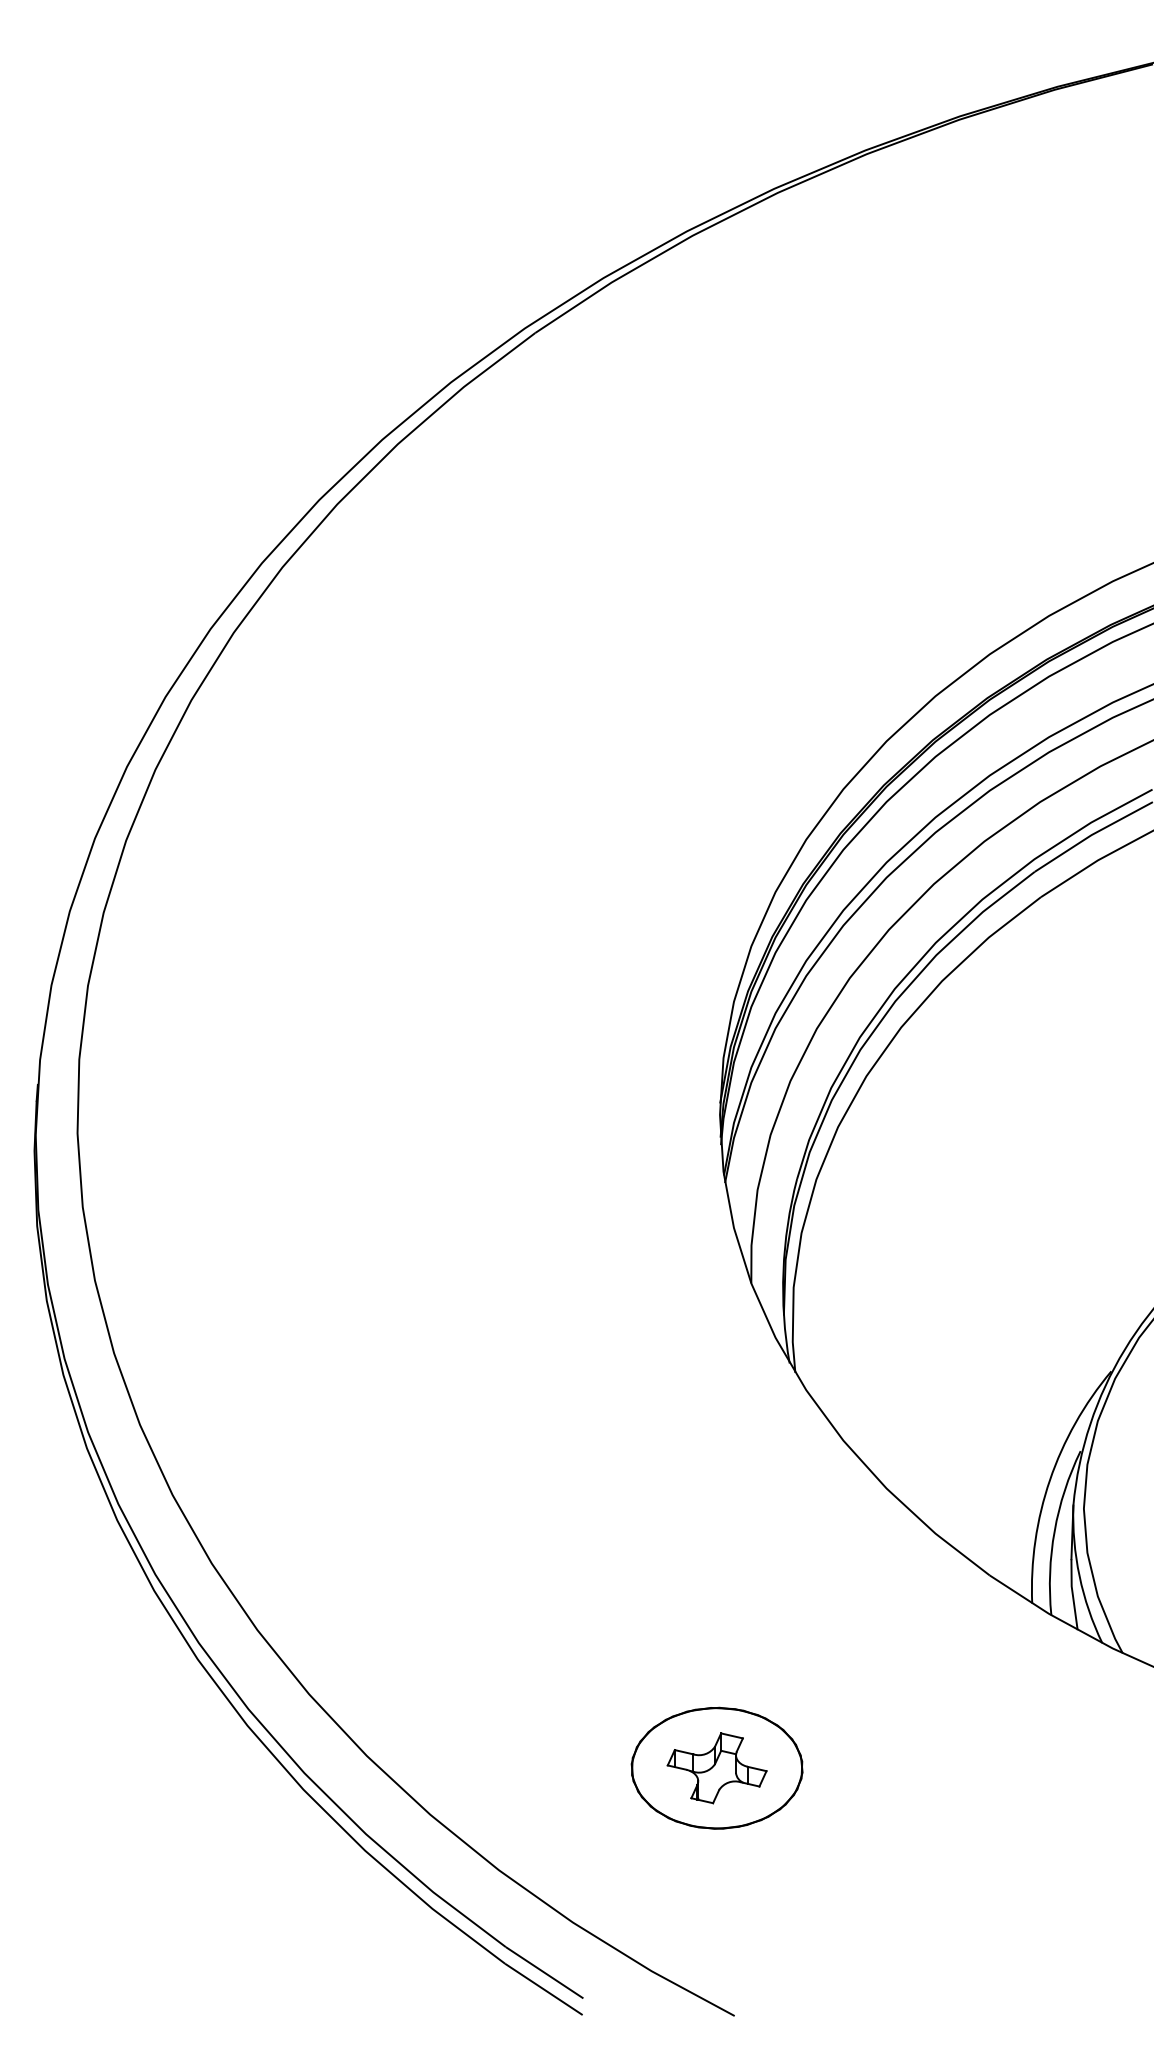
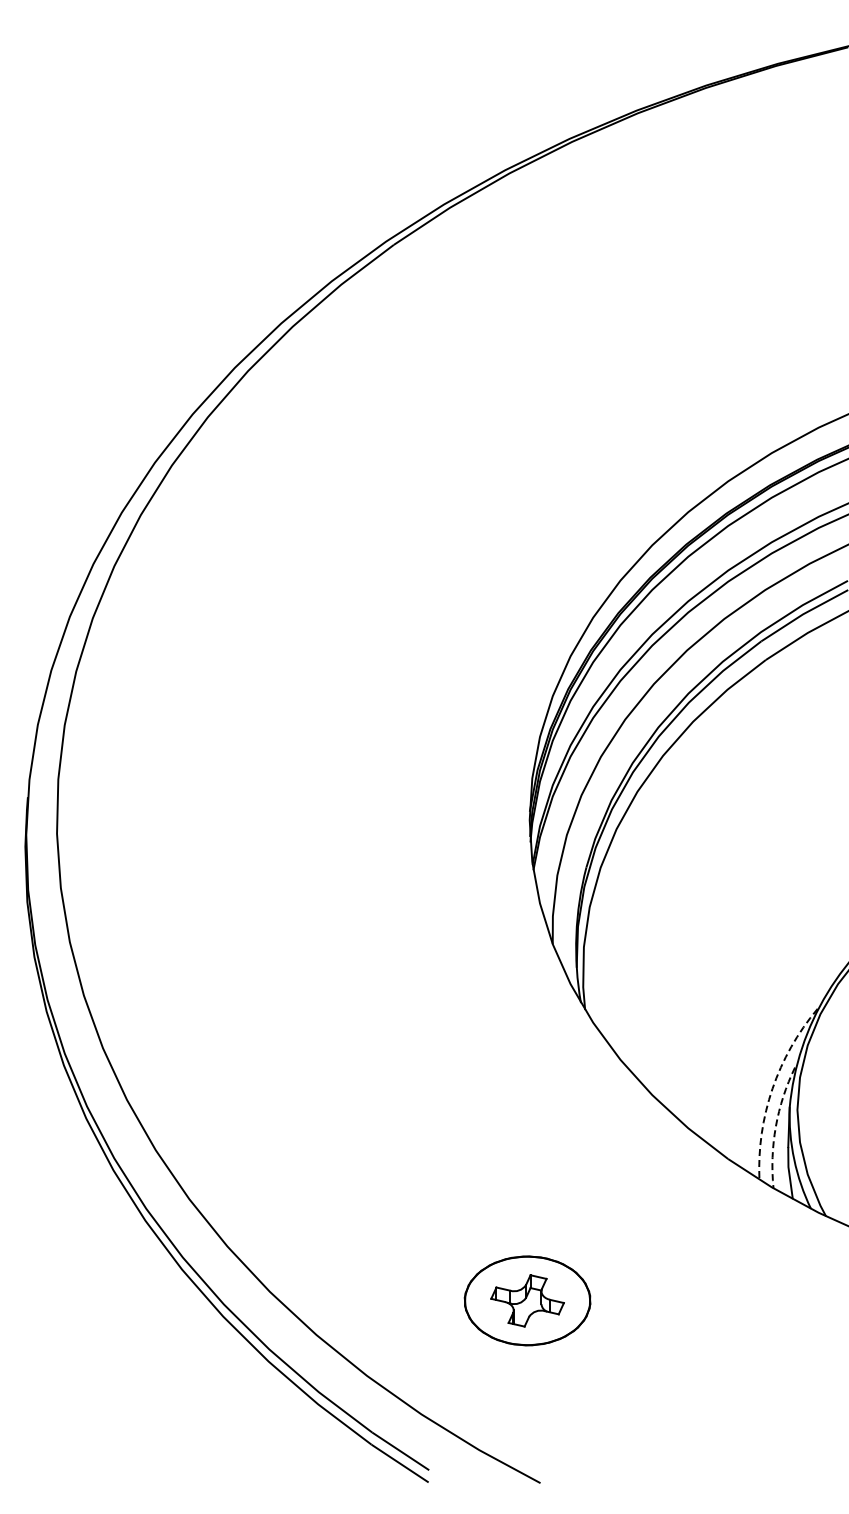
arc: (1050, 1479) -> (772, 1088), solid -> dashed
arc: (1054, 1531) -> (775, 1126), solid -> dashed

